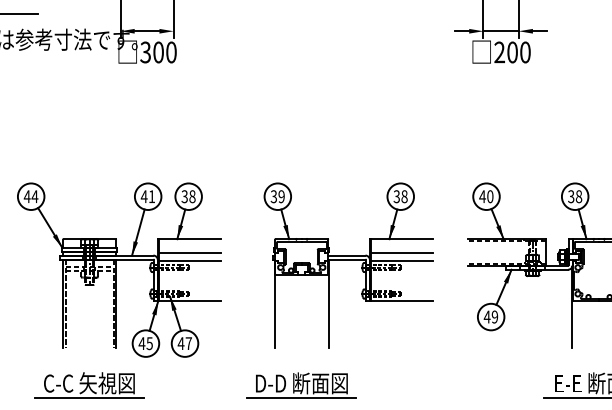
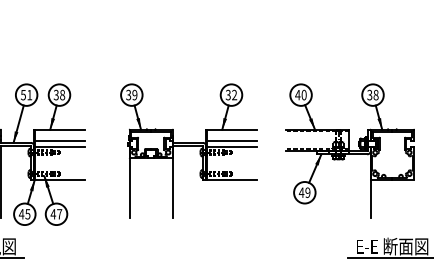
text: (143, 196) -> (22, 94), 41 -> 51
text: (404, 196) -> (234, 94), 38 -> 32
part: (301, 385) -> (151, 248), removed

